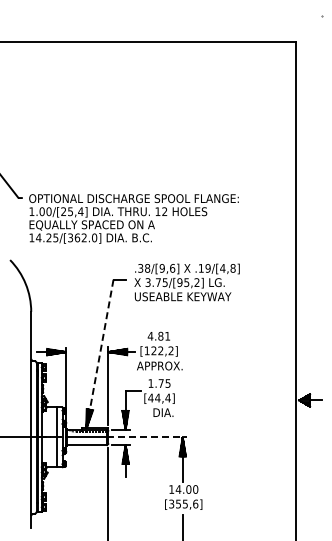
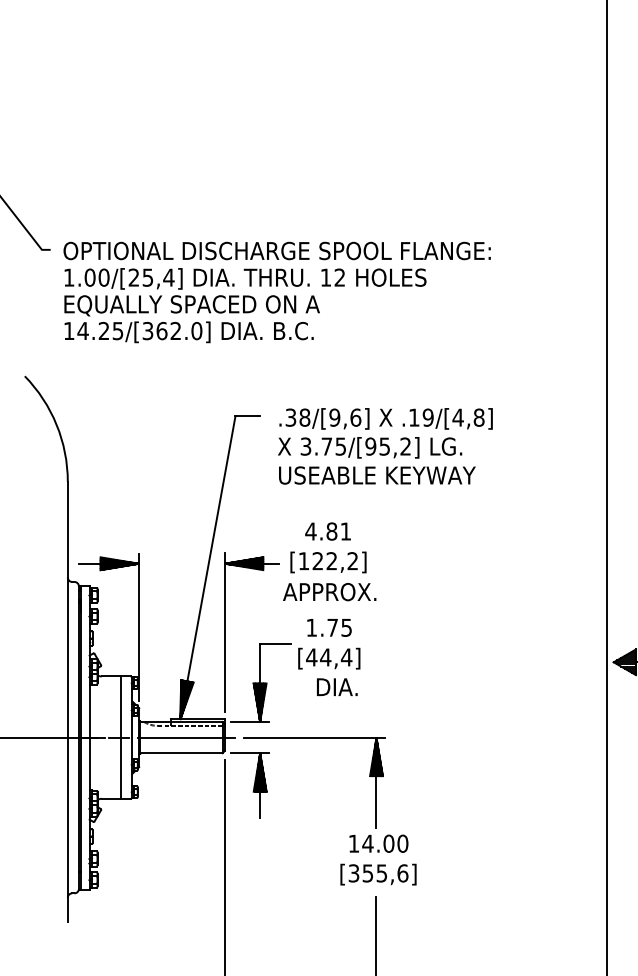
text: (186, 282) -> (384, 446), moved
line: (100, 354) -> (208, 568), dashed -> solid
line: (152, 437) -> (314, 737), dashed -> solid

